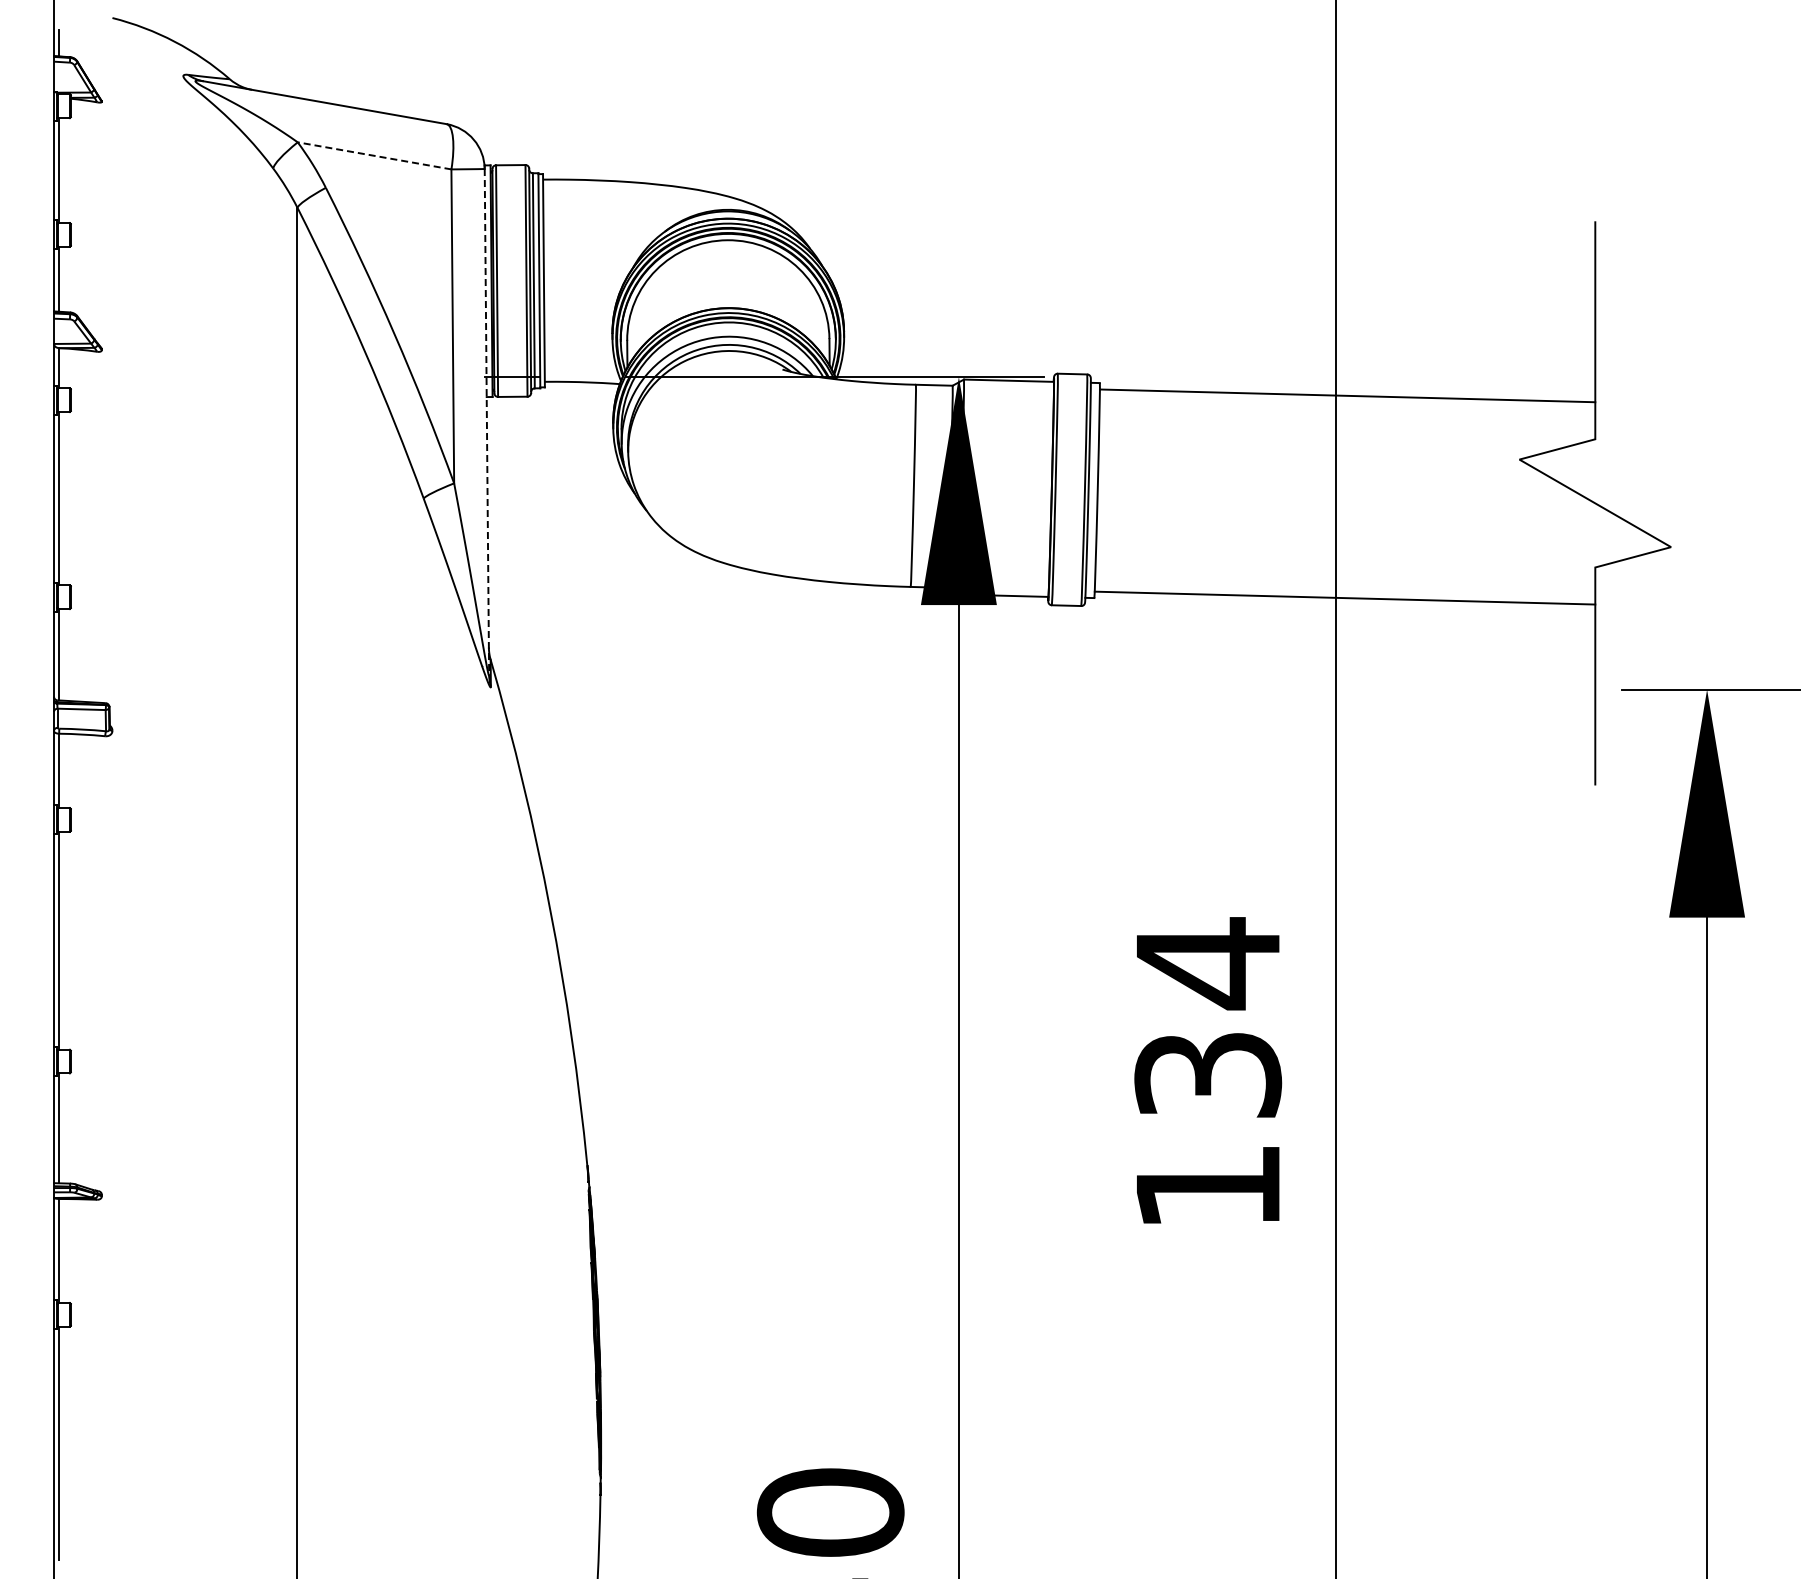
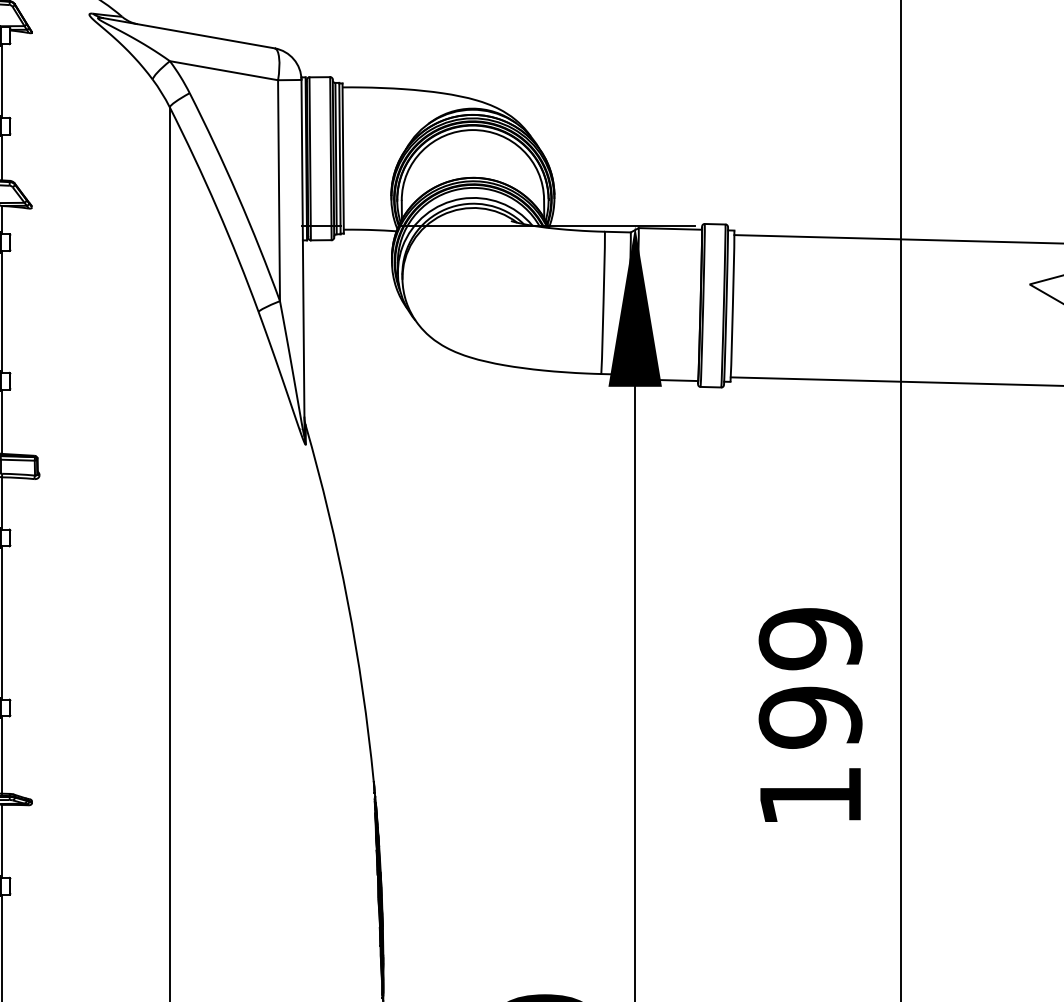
line: (374, 155) -> (223, 70), dashed -> solid
line: (486, 421) -> (302, 257), dashed -> solid
text: (1208, 1018) -> (810, 677), 134 -> 199

